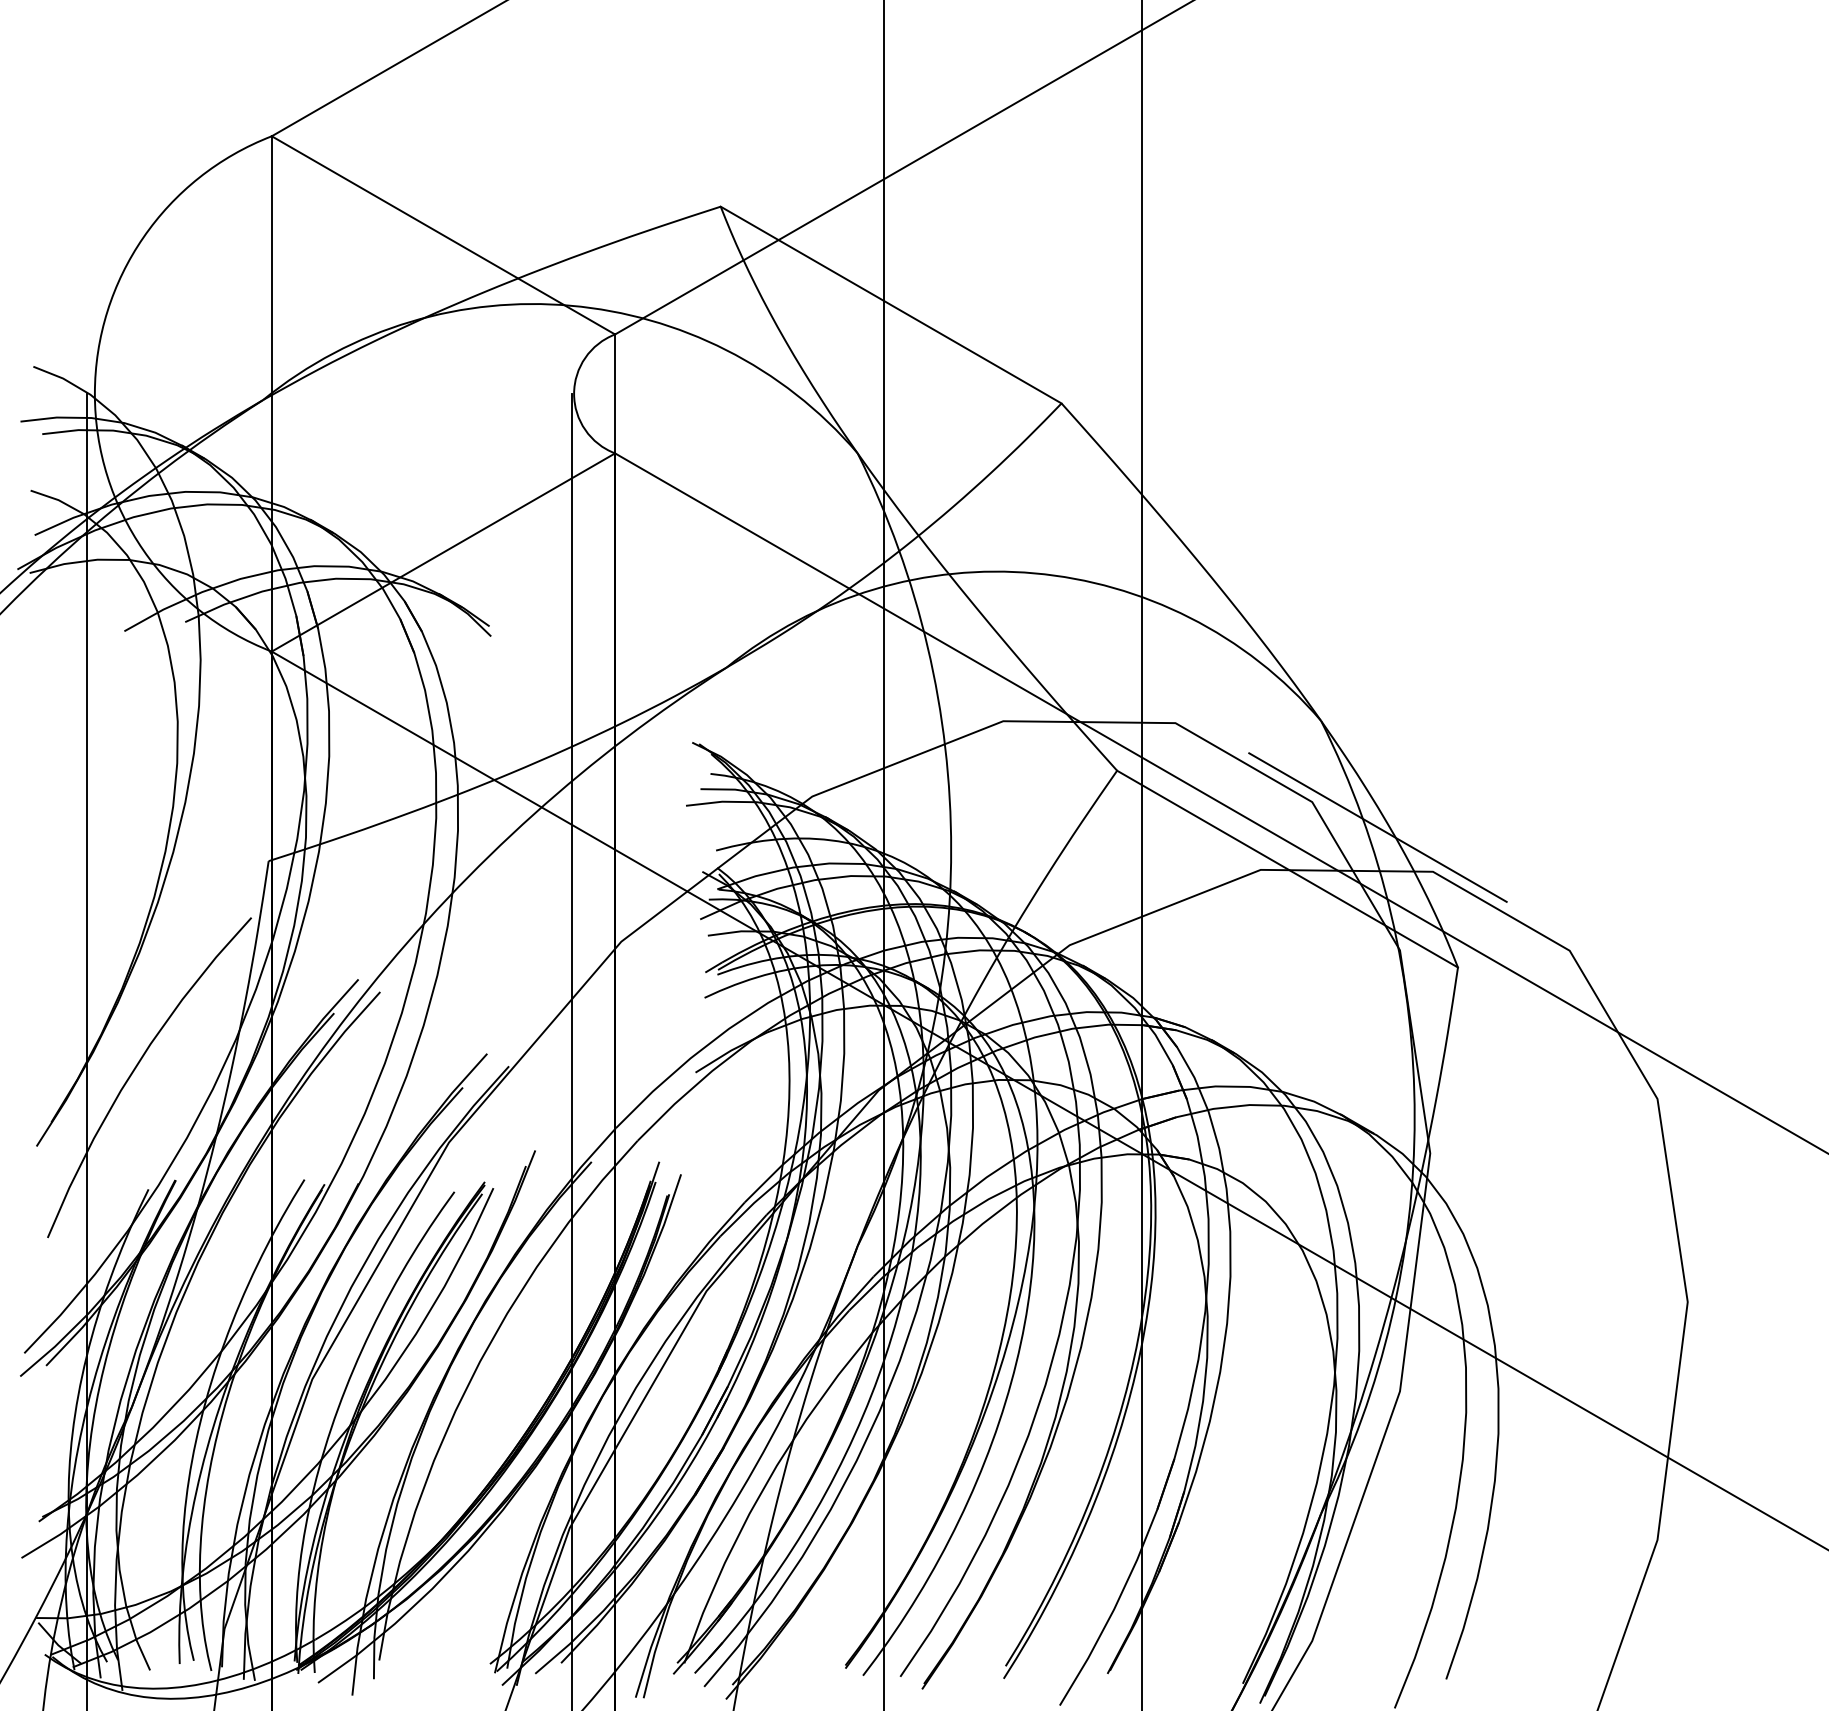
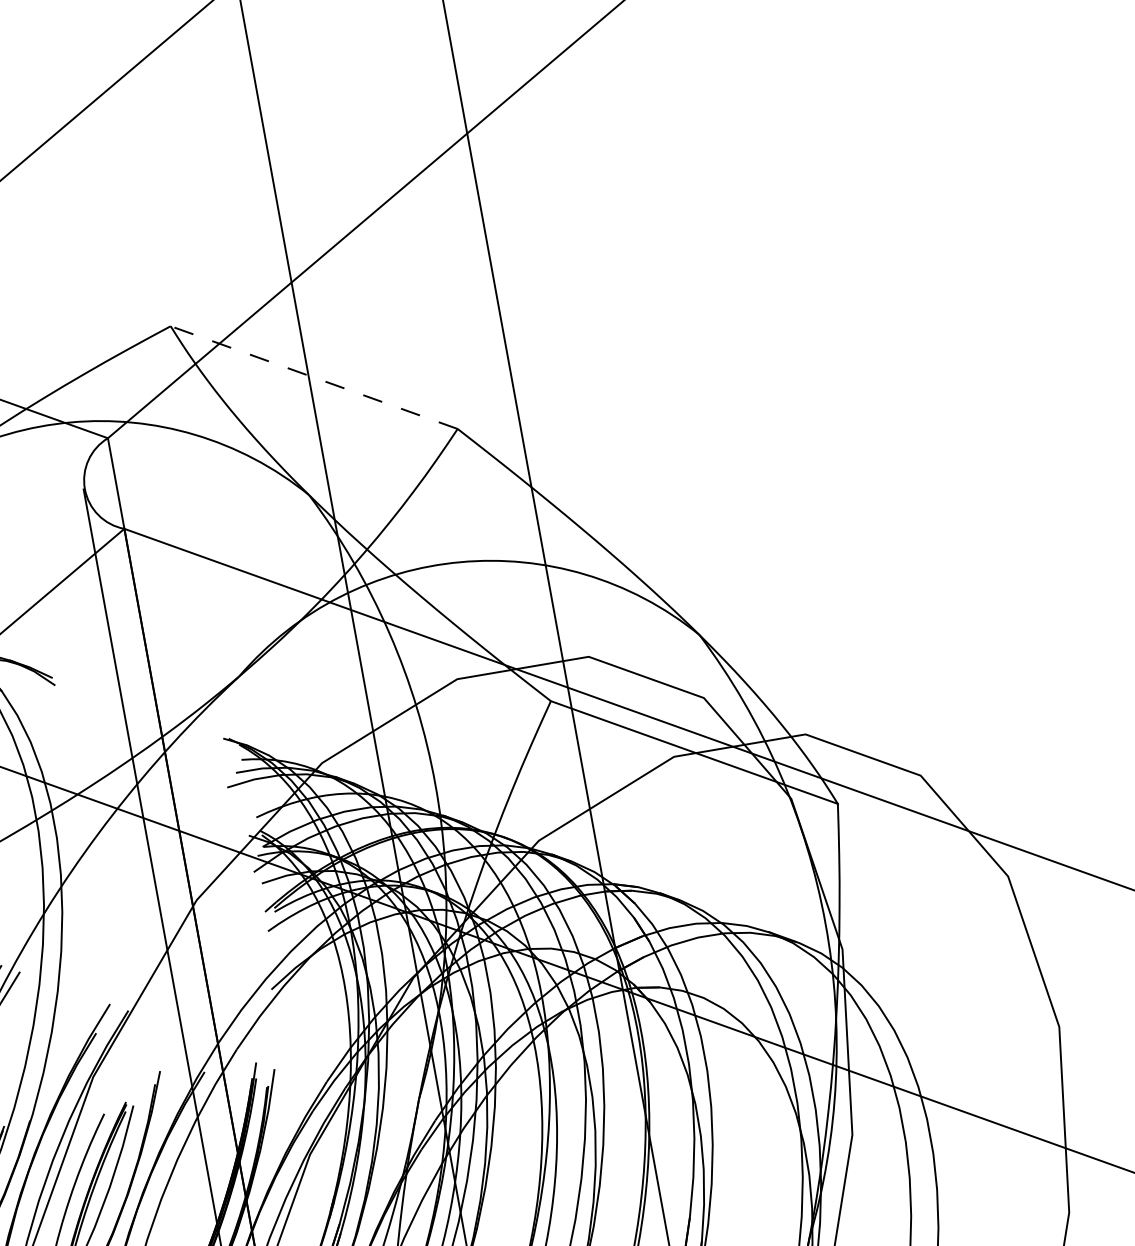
line: (891, 305) -> (314, 377), solid -> dashed
line: (1377, 827) -> (757, 708), removed

